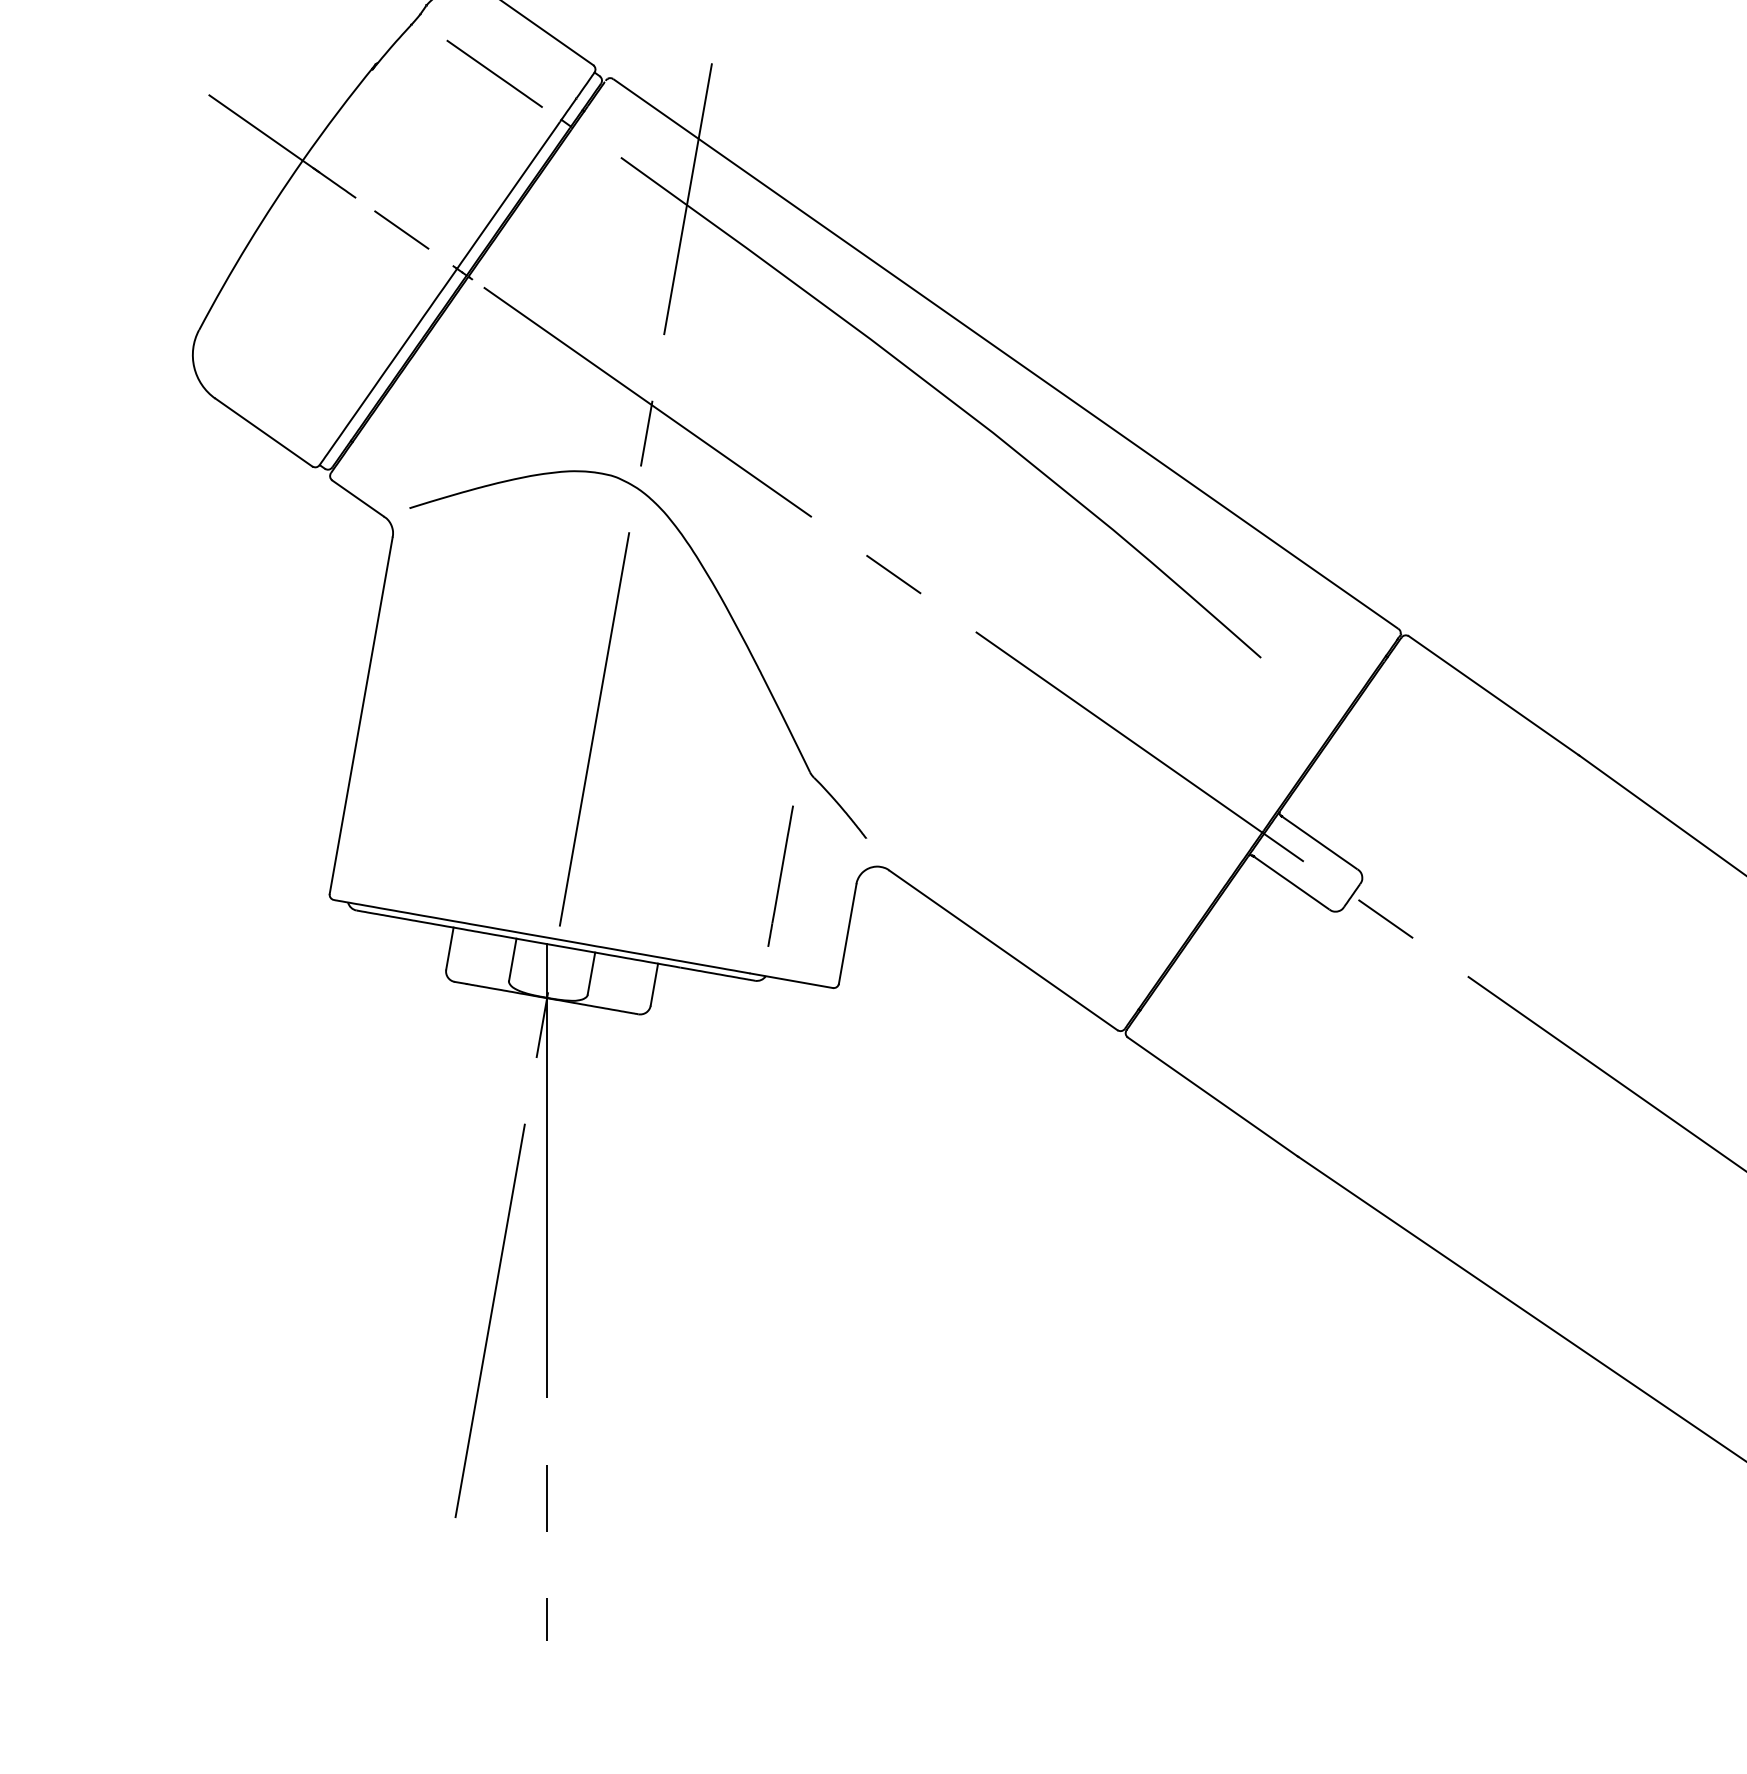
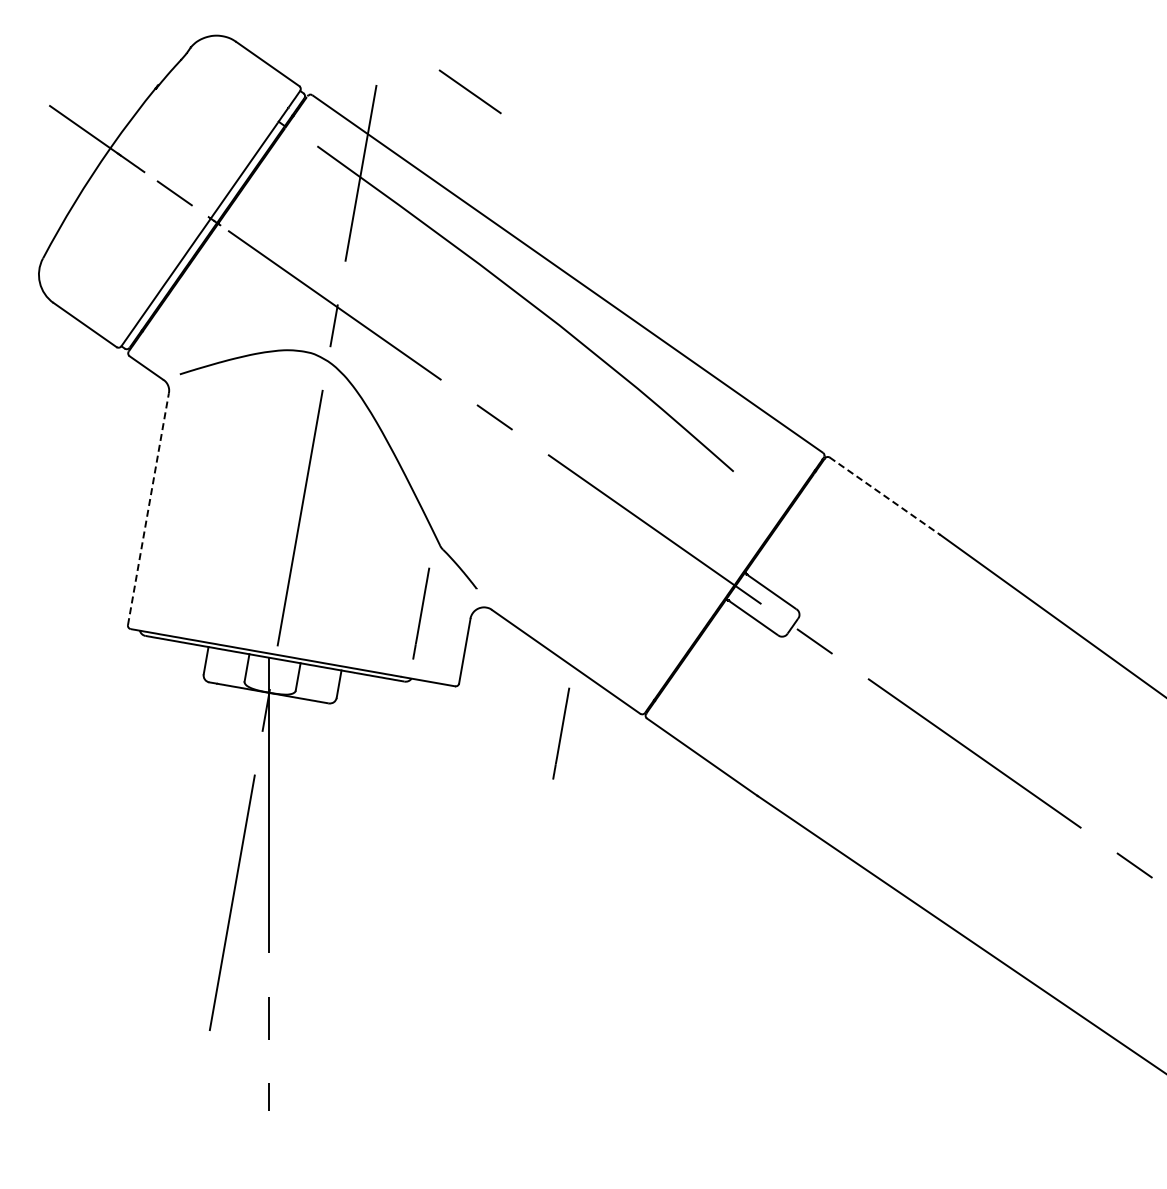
line: (493, 73) -> (469, 91), moved
line: (1494, 696) -> (885, 496), solid -> dashed
line: (361, 716) -> (148, 509), solid -> dashed
line: (996, 1060) -> (561, 733), added

